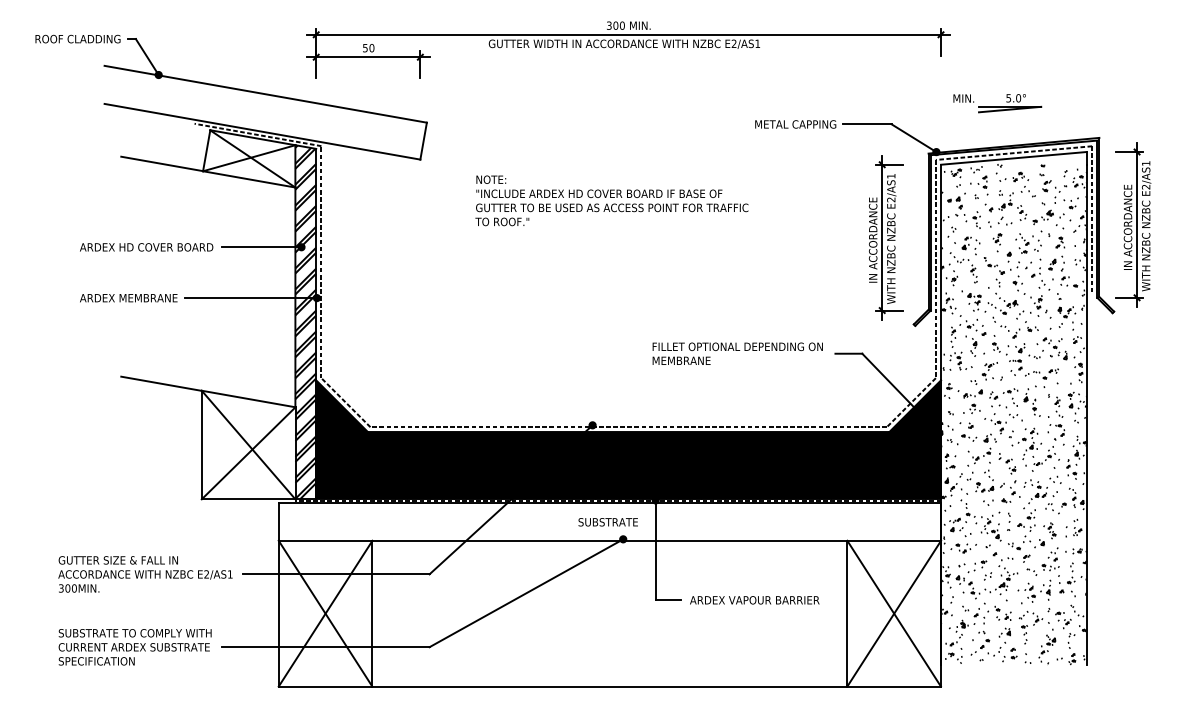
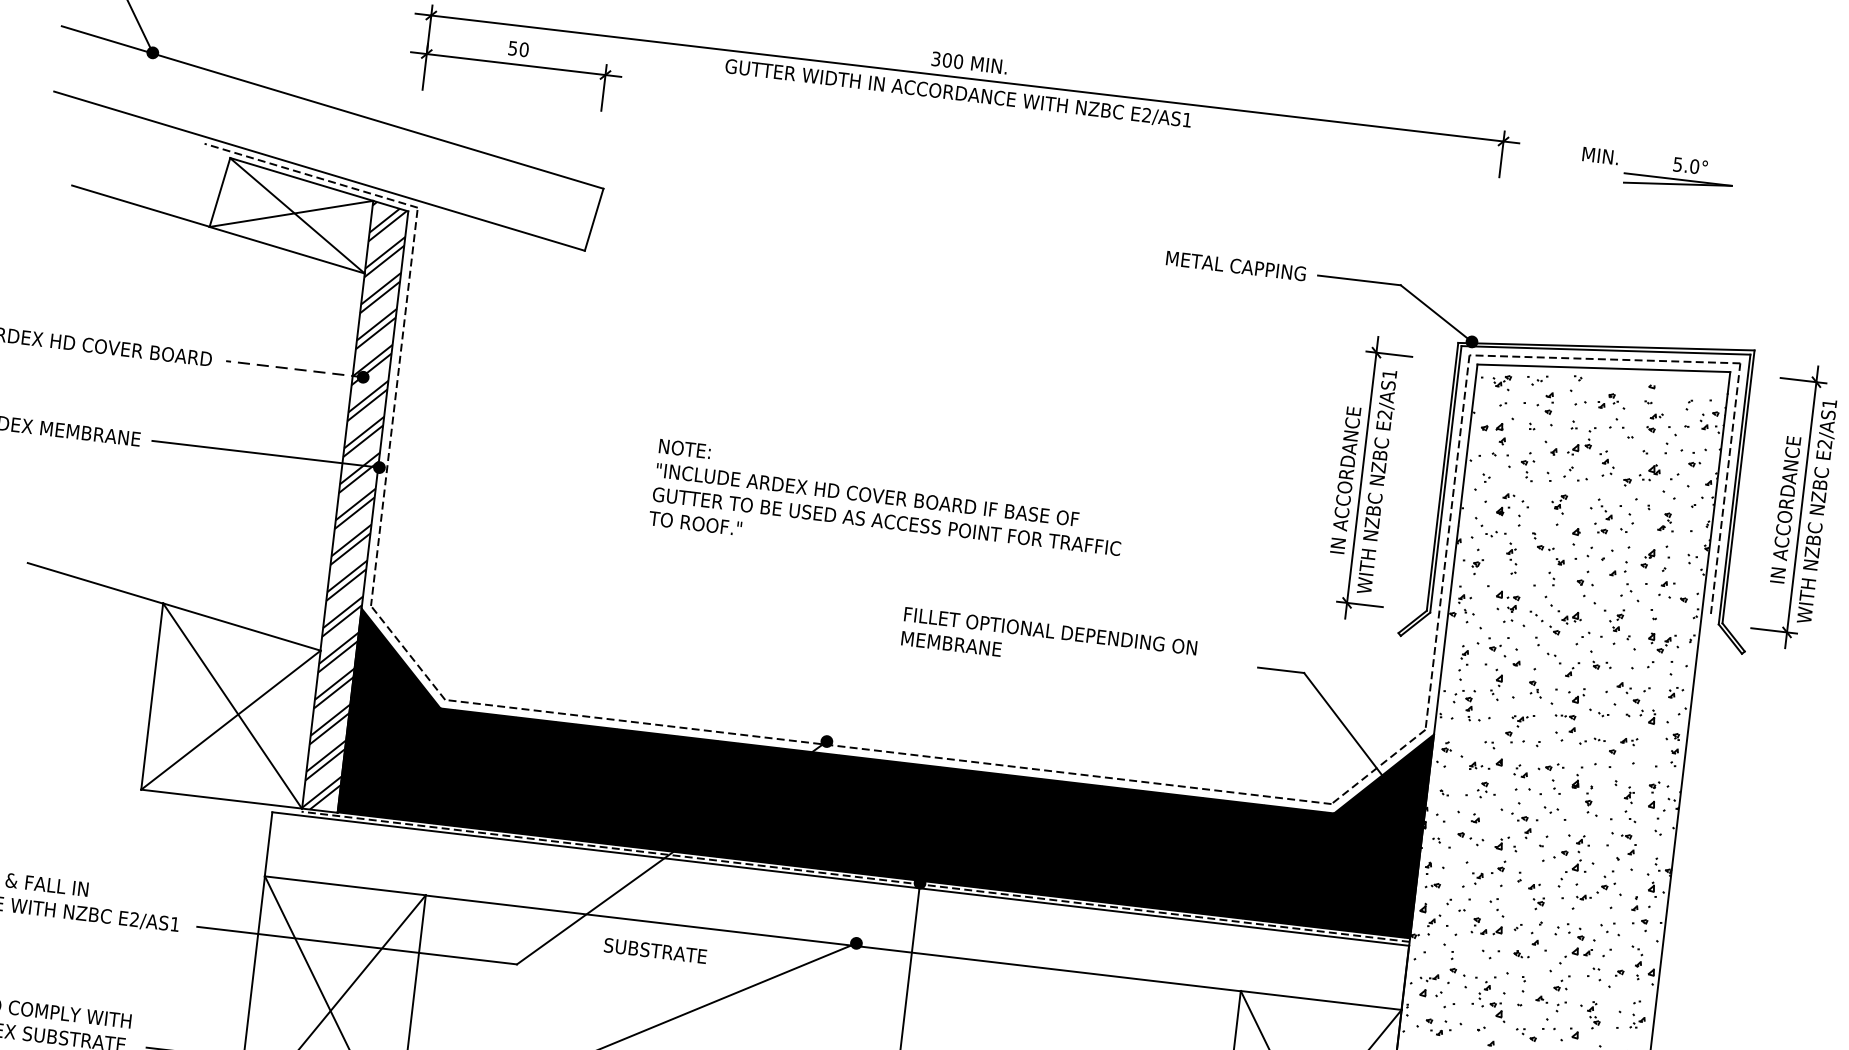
part: (997, 103) -> (1657, 171), moved
text: (611, 200) -> (887, 508), moved
line: (261, 247) -> (294, 369), solid -> dashed
text: (737, 353) -> (1048, 642), moved
text: (607, 522) -> (654, 951), moved

